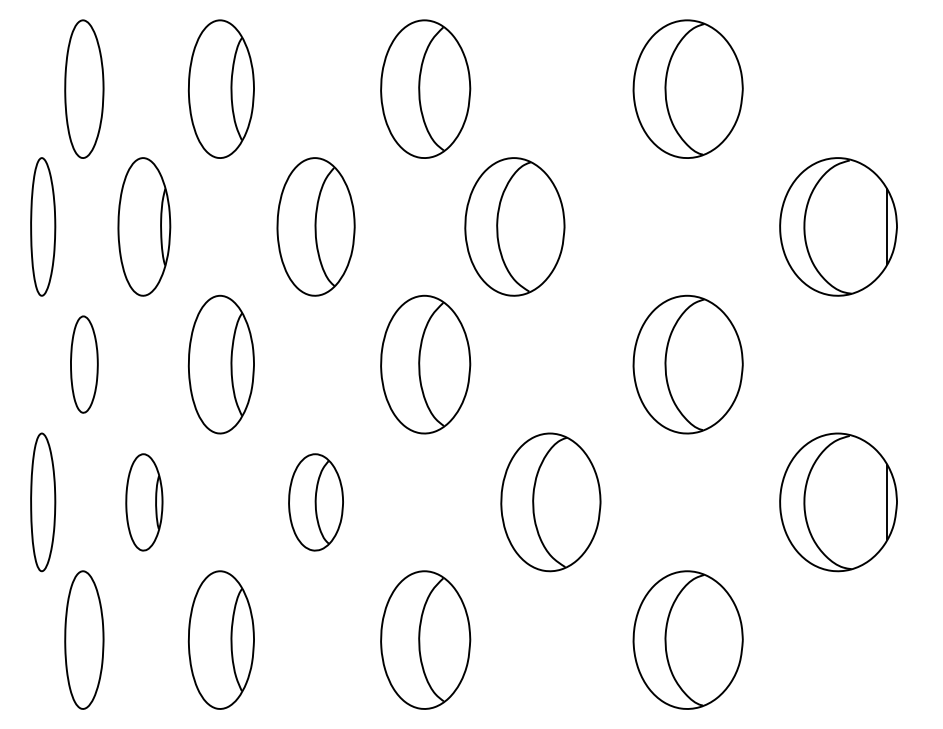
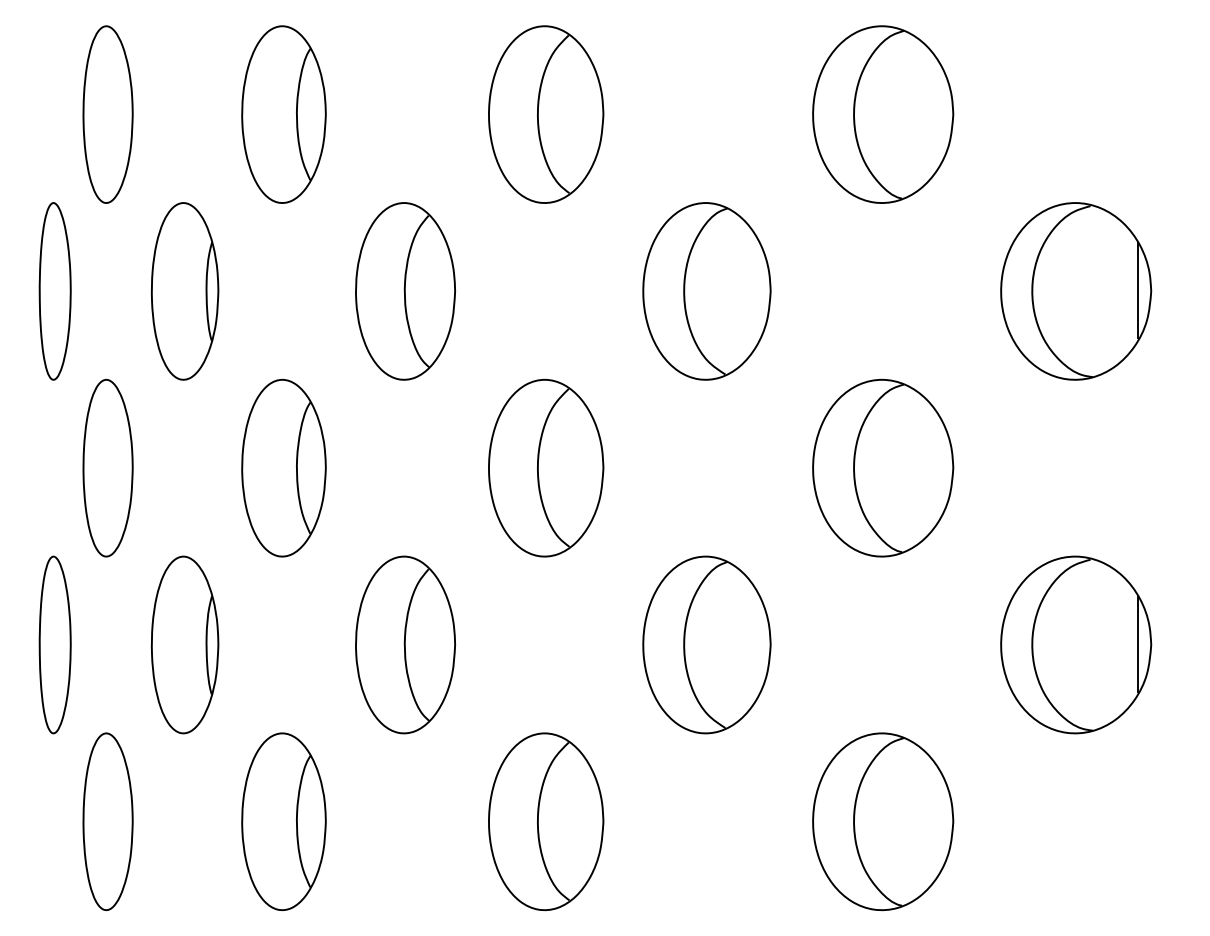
part: (514, 226) -> (706, 290), moved
part: (84, 364) -> (108, 468), size x1.43
part: (144, 502) -> (185, 645), size x1.43
part: (315, 502) -> (404, 645), size x1.43

